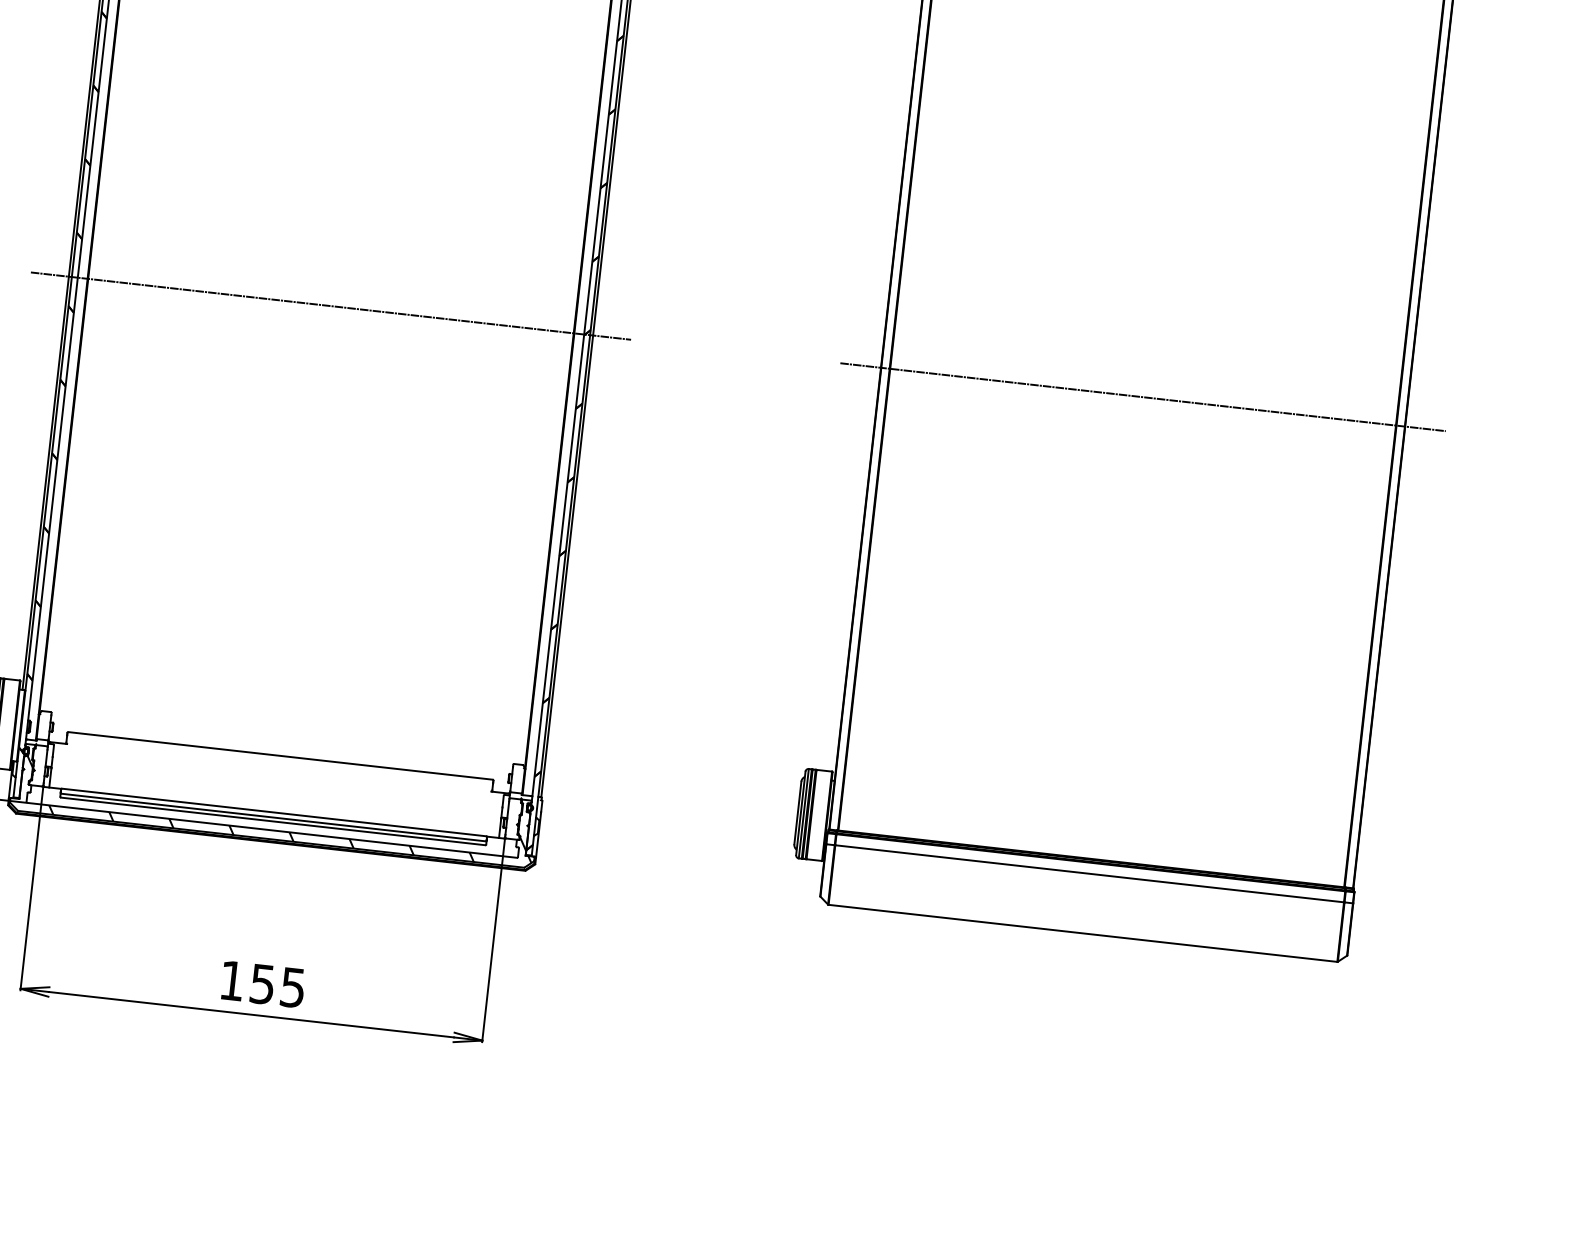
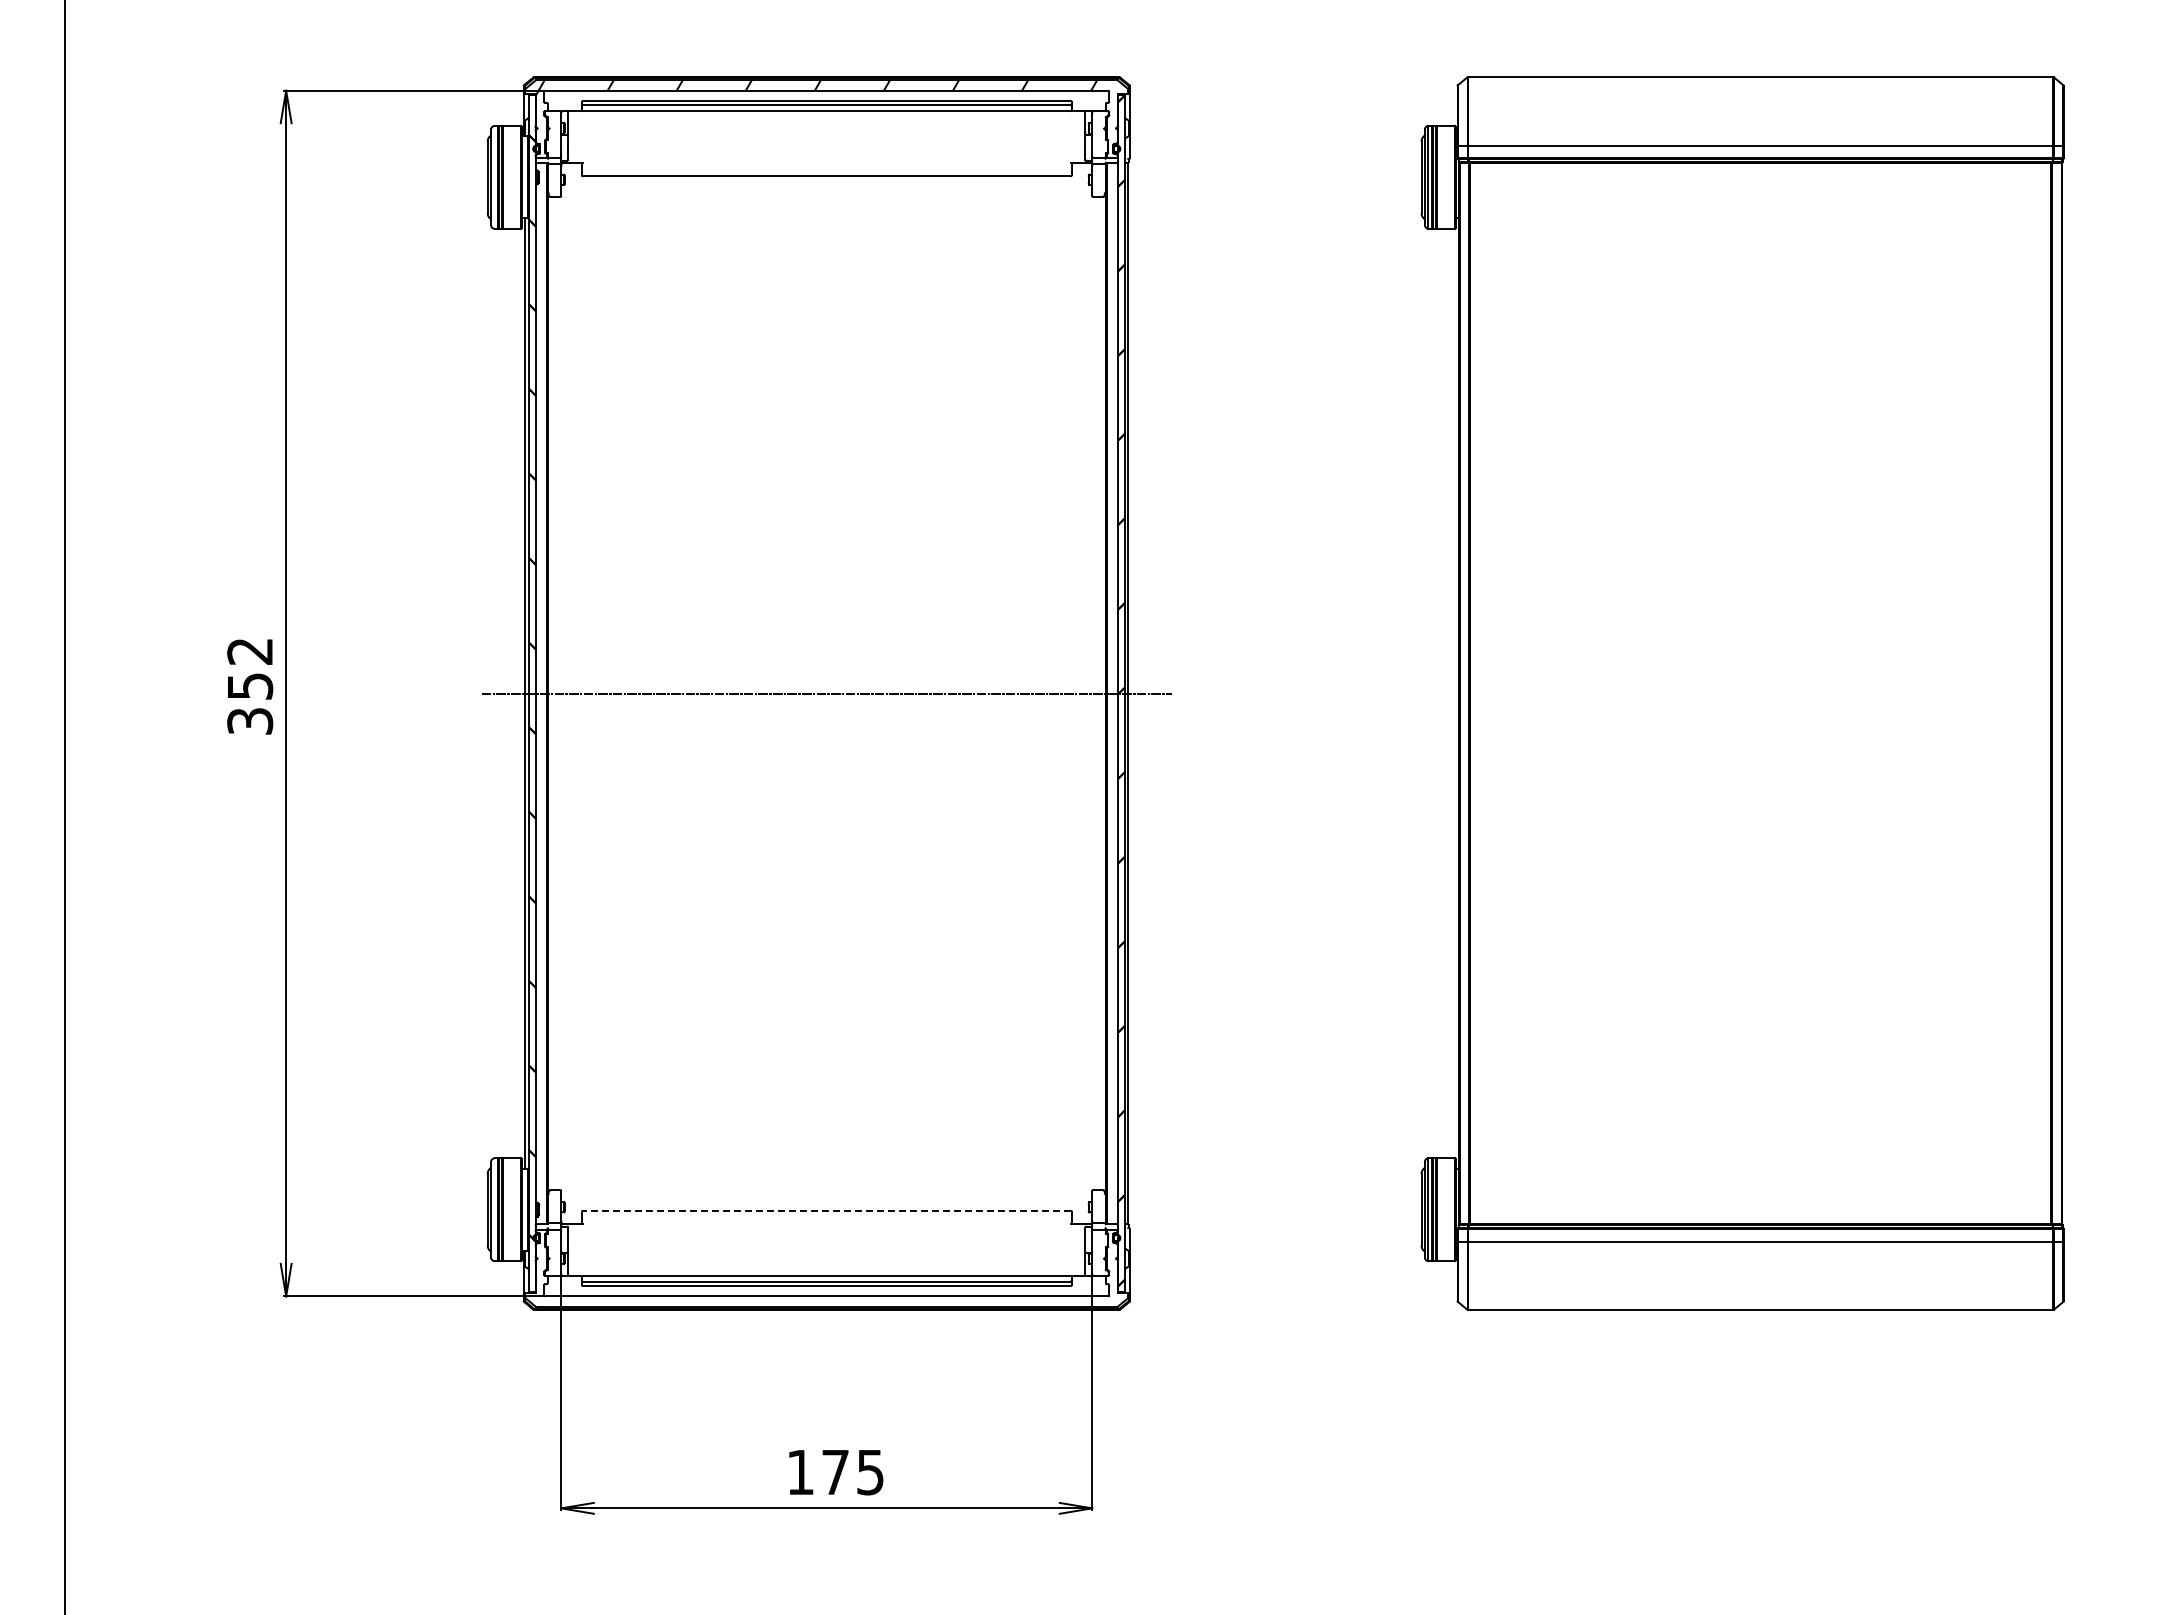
line: (1142, 397) -> (1760, 693), removed
line: (280, 755) -> (826, 1210), solid -> dashed
hatch: (279, 811) -> (832, 1274), removed
text: (262, 984) -> (835, 1472), 155 -> 175

